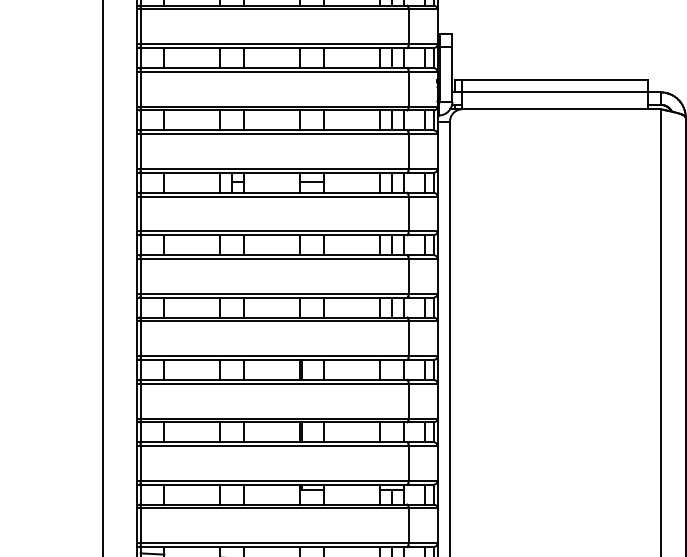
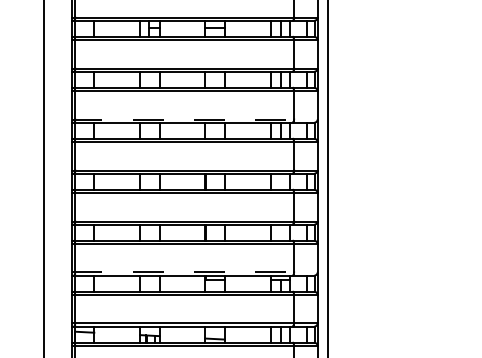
line: (287, 293) -> (194, 119), solid -> dashed
line: (287, 480) -> (194, 272), solid -> dashed

